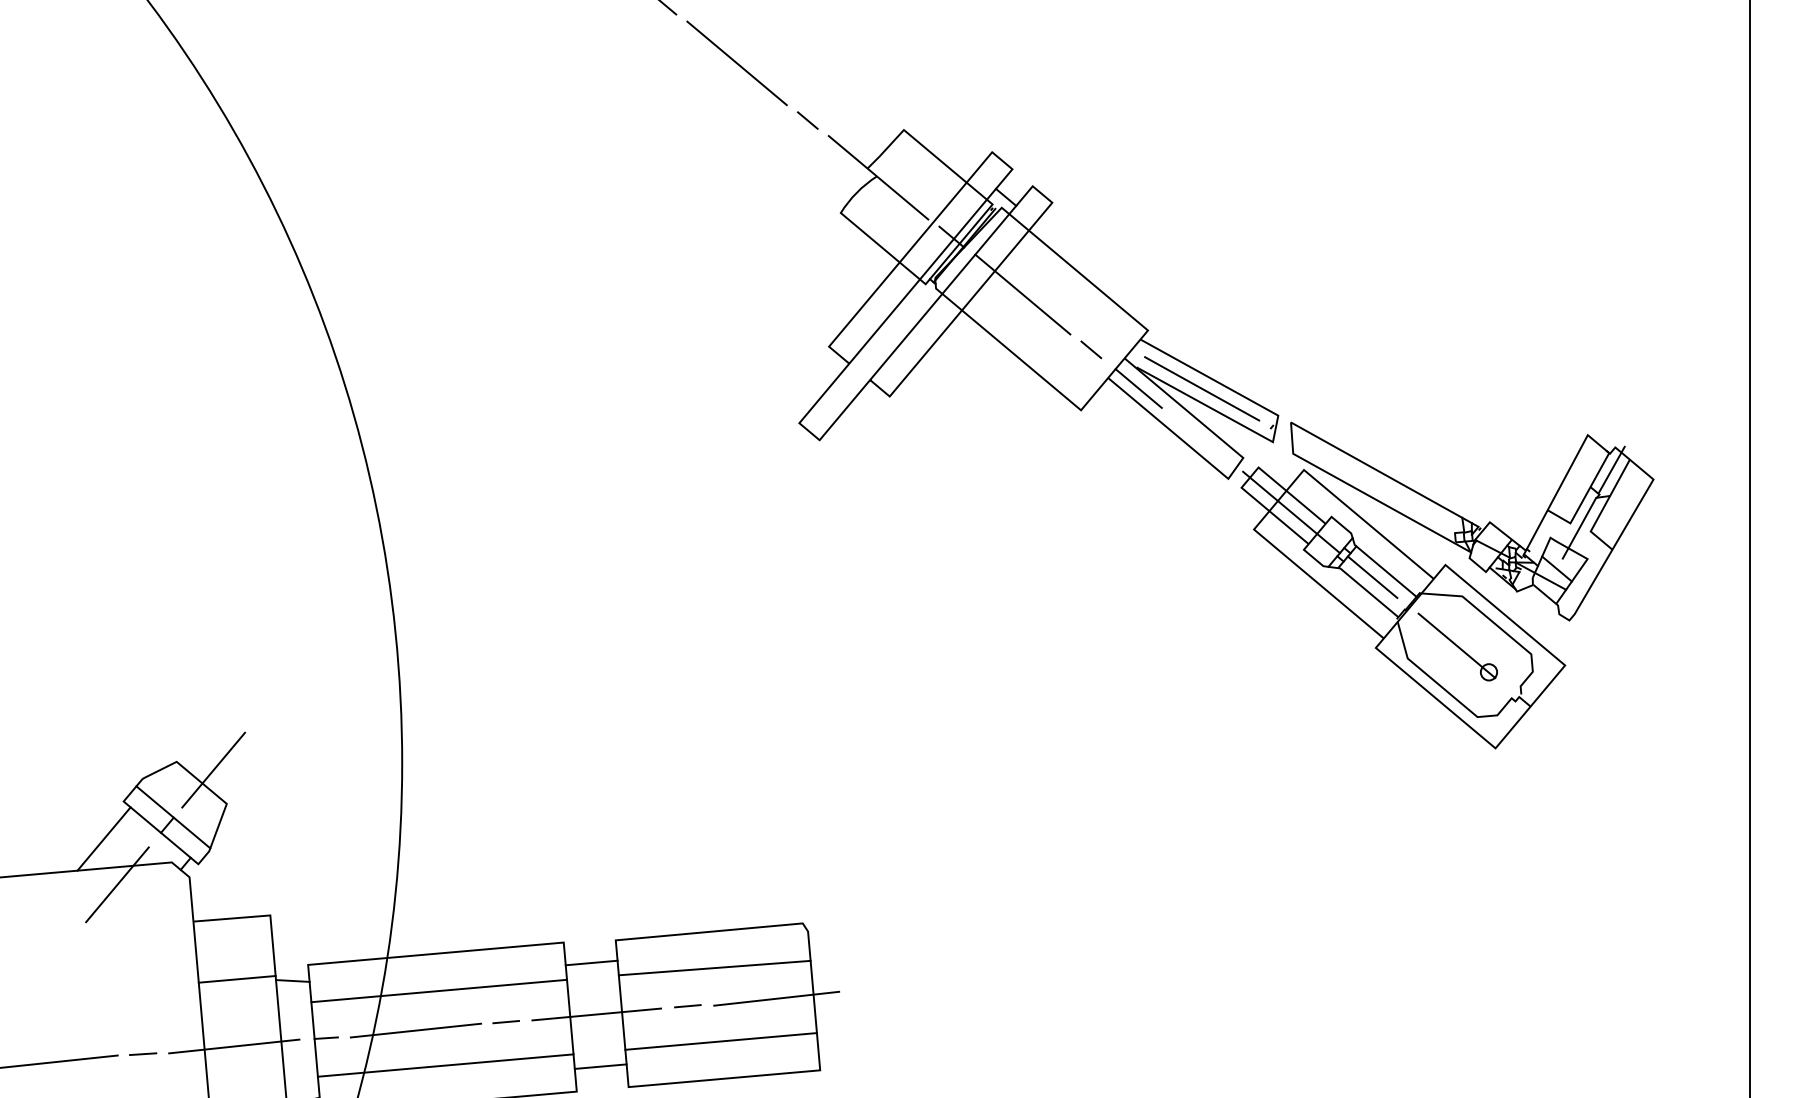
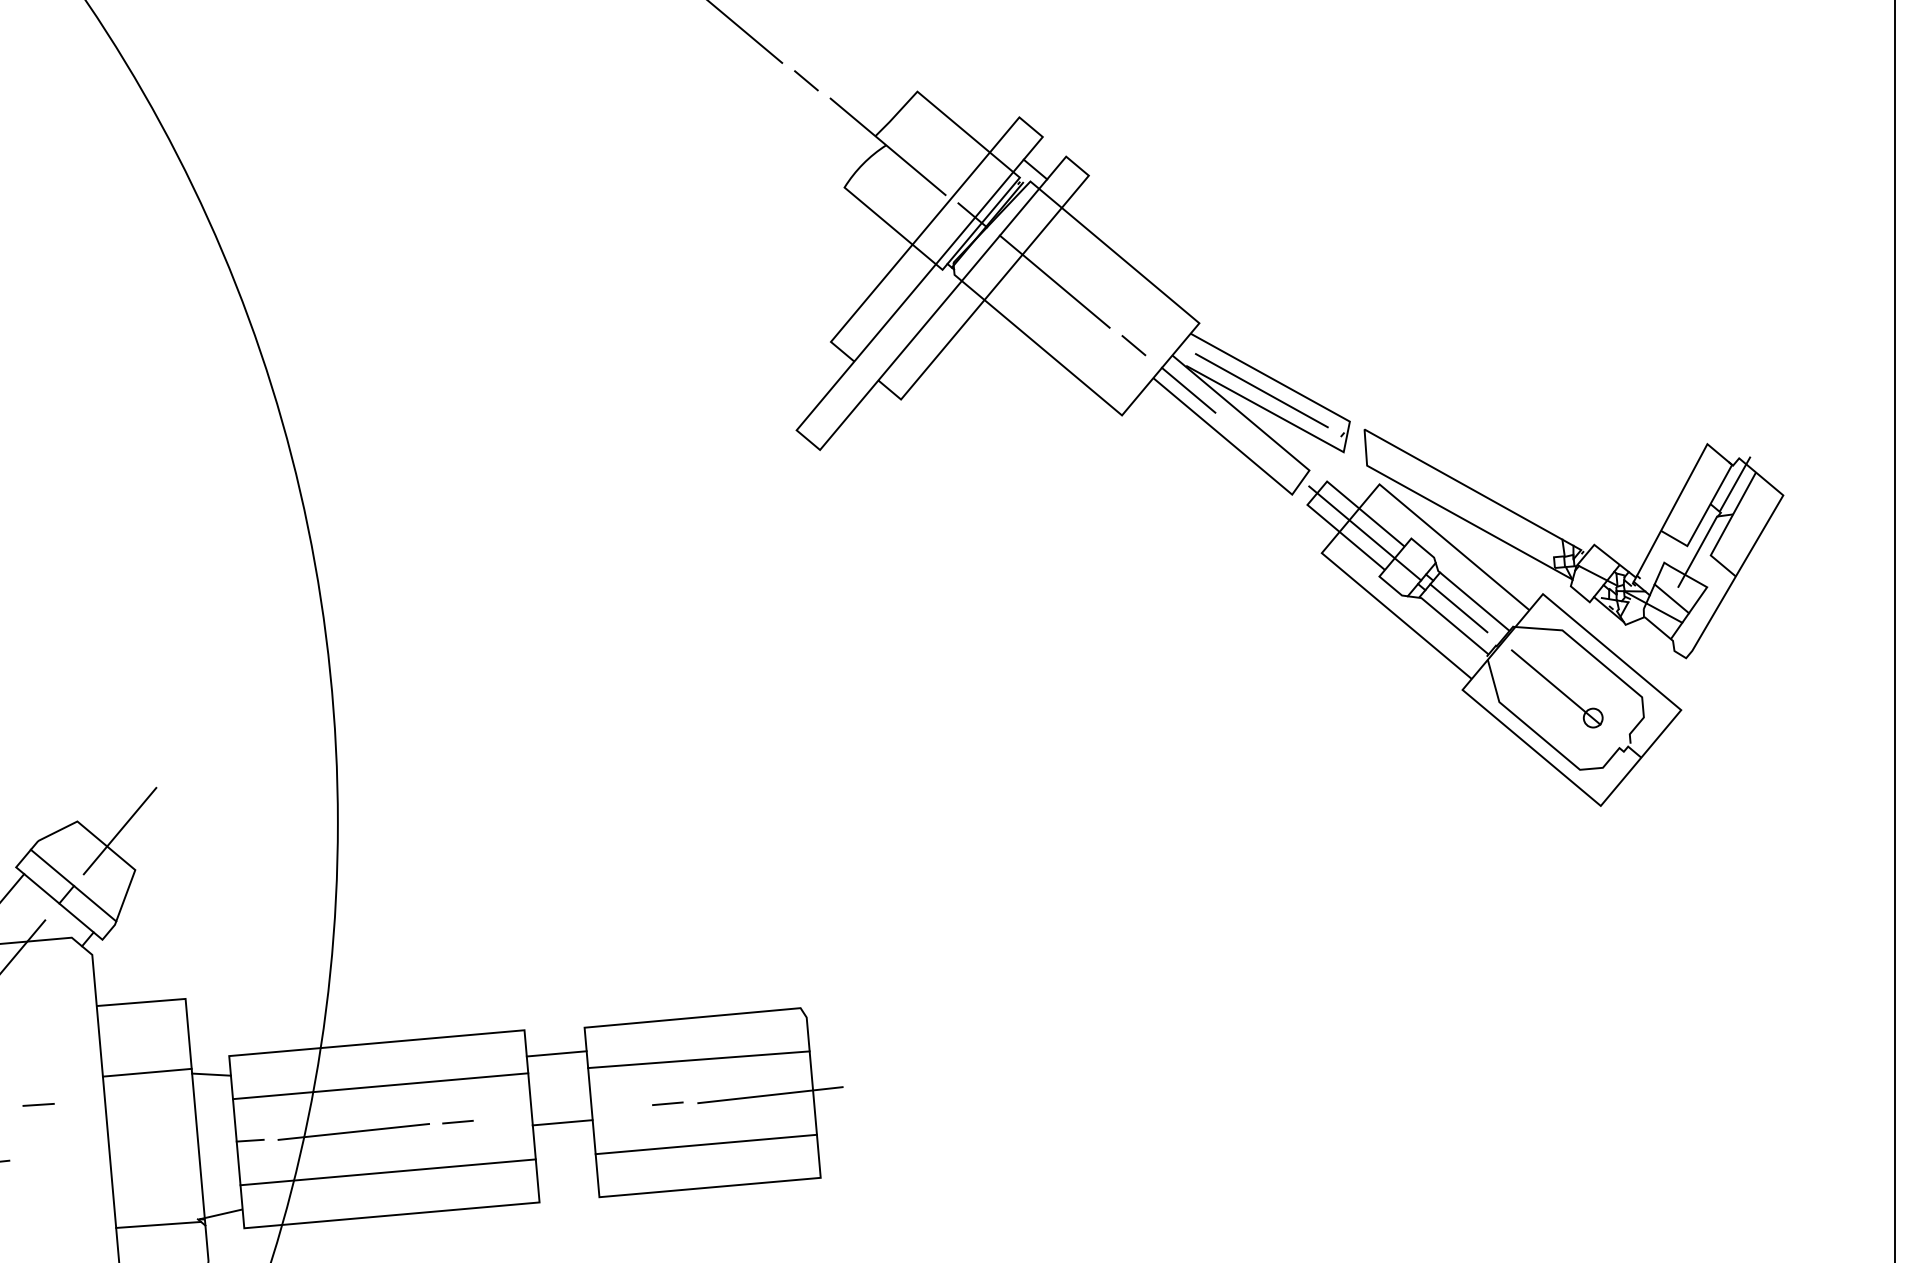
line: (596, 1014) -> (562, 1113), removed
line: (234, 1046) -> (144, 1150), removed
line: (143, 1053) -> (39, 1104), moved
line: (600, 1066) -> (562, 1122), moved

